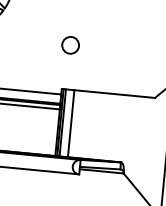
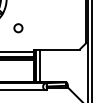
circle: (70, 45) -> (18, 28), moved

